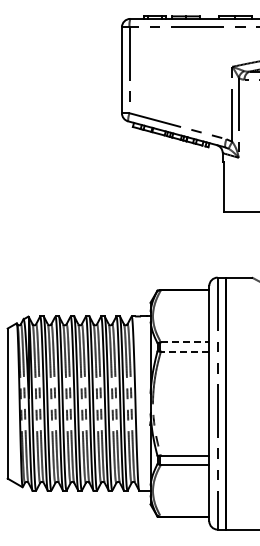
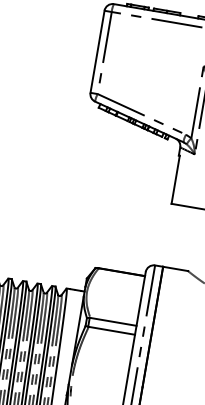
line: (185, 342) -> (113, 322), dashed -> solid
line: (184, 351) -> (111, 330), dashed -> solid

